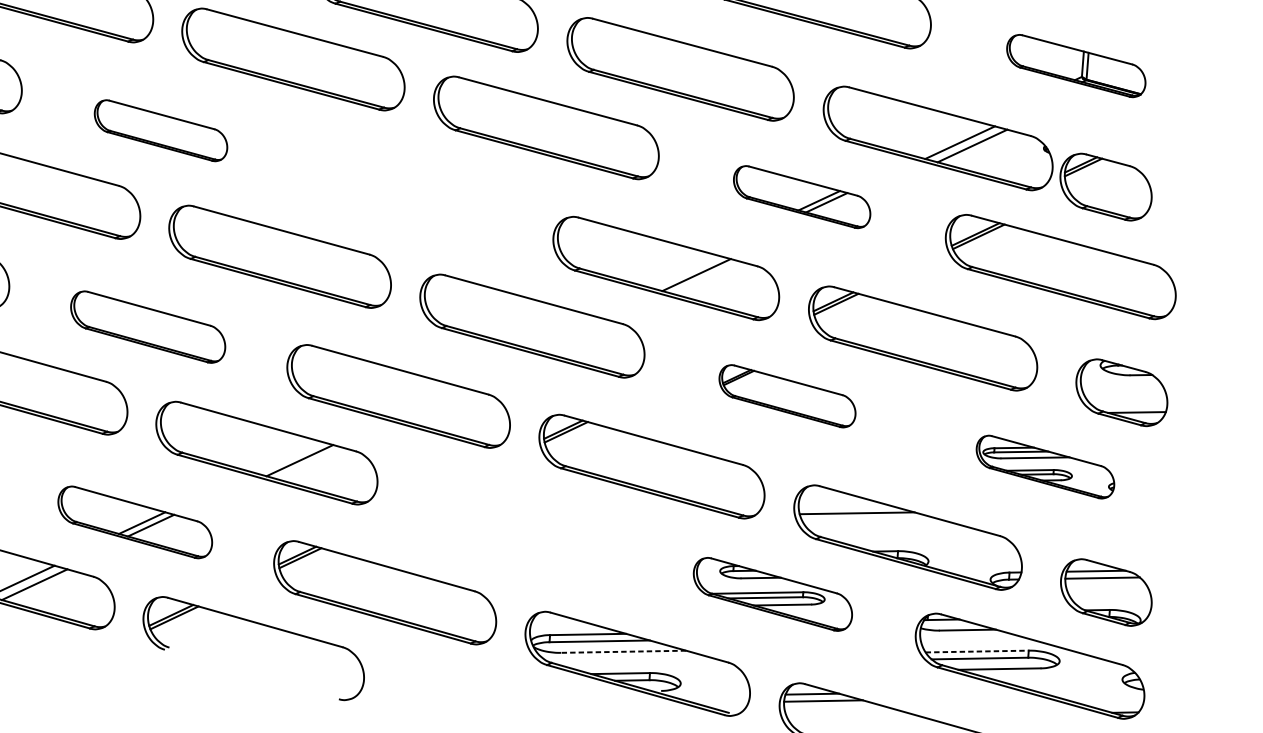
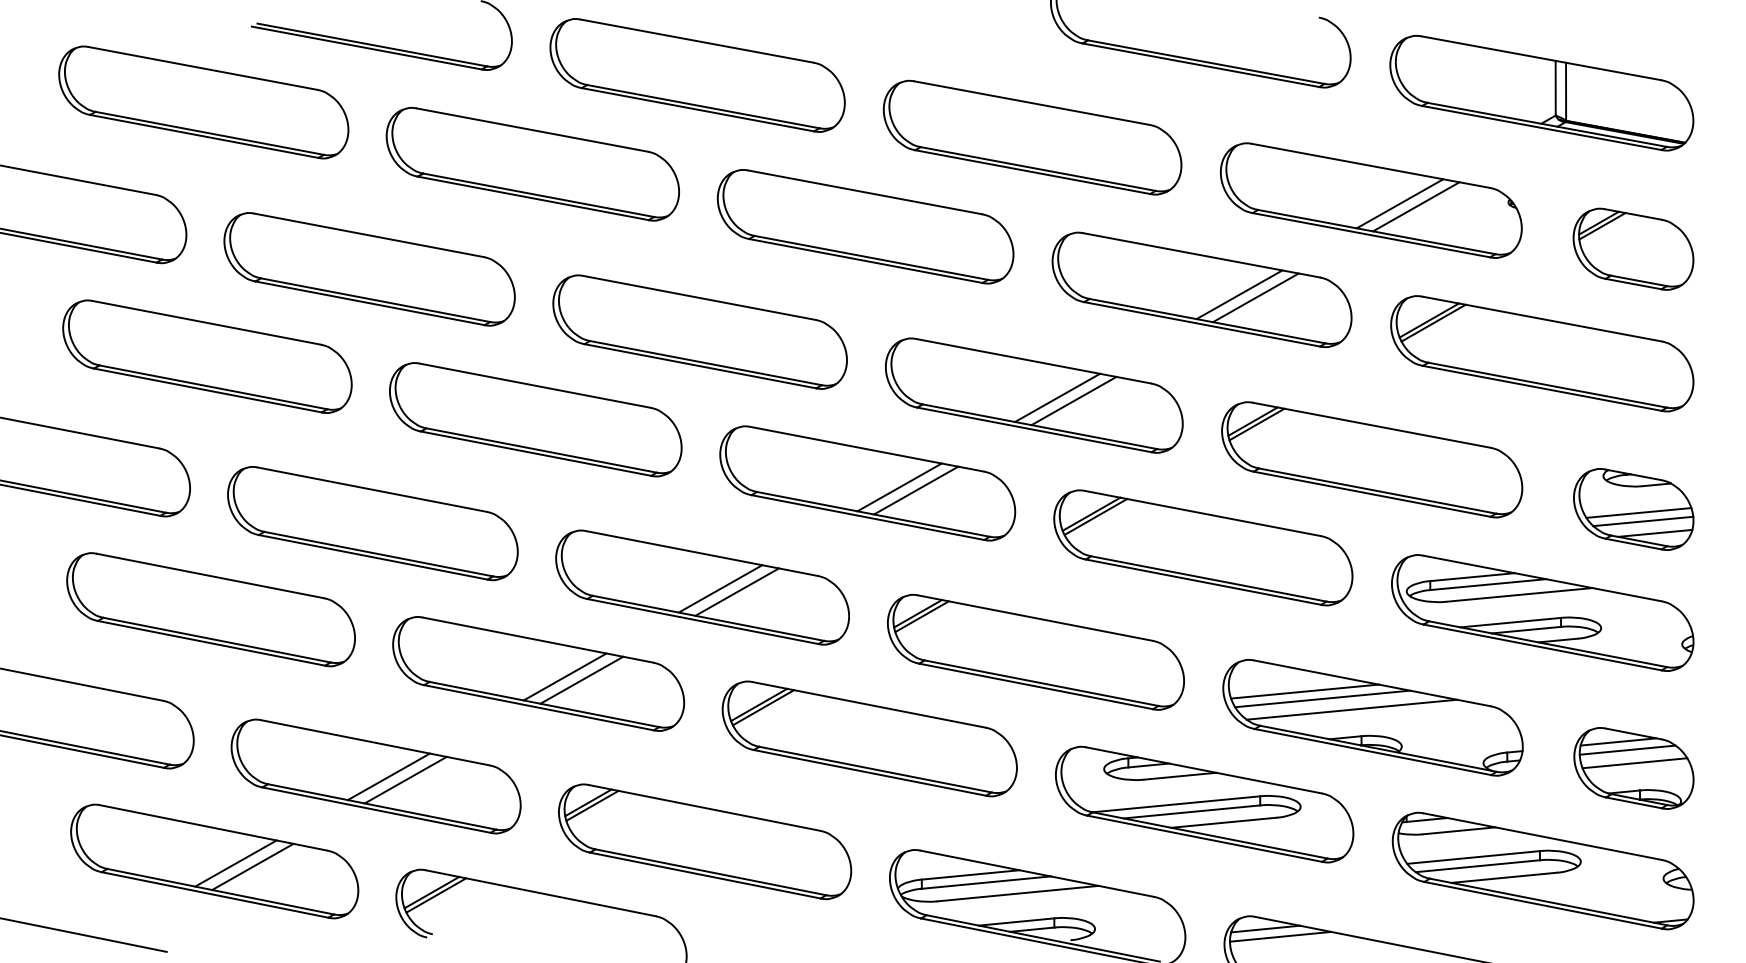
part: (1075, 66) -> (1541, 93), size x1.67
part: (160, 130) -> (369, 269), size x1.67
part: (1106, 186) -> (1633, 248), moved
part: (801, 196) -> (1201, 289), size x1.67
part: (411, 198) -> (699, 331), added
line: (684, 271) -> (1057, 397), added
part: (147, 326) -> (372, 523), size x1.43
line: (556, 331) -> (899, 487), added
line: (569, 334) -> (916, 490), added
part: (787, 395) -> (1203, 547), size x1.67
line: (1125, 395) -> (1638, 512), added
line: (412, 398) -> (720, 588), added
line: (424, 401) -> (736, 591), added
line: (1128, 402) -> (1643, 521), added
line: (286, 456) -> (564, 676), added
part: (1045, 466) -> (1542, 612), size x1.67
line: (870, 519) -> (1322, 698), added
part: (134, 522) -> (375, 776), size x1.43
part: (518, 523) -> (869, 738), added
line: (891, 529) -> (1351, 709), added
line: (1107, 588) -> (1634, 763), added
part: (772, 594) -> (1204, 804), size x1.43
line: (623, 651) -> (1018, 893), dashed -> solid
line: (977, 651) -> (1473, 857), dashed -> solid

